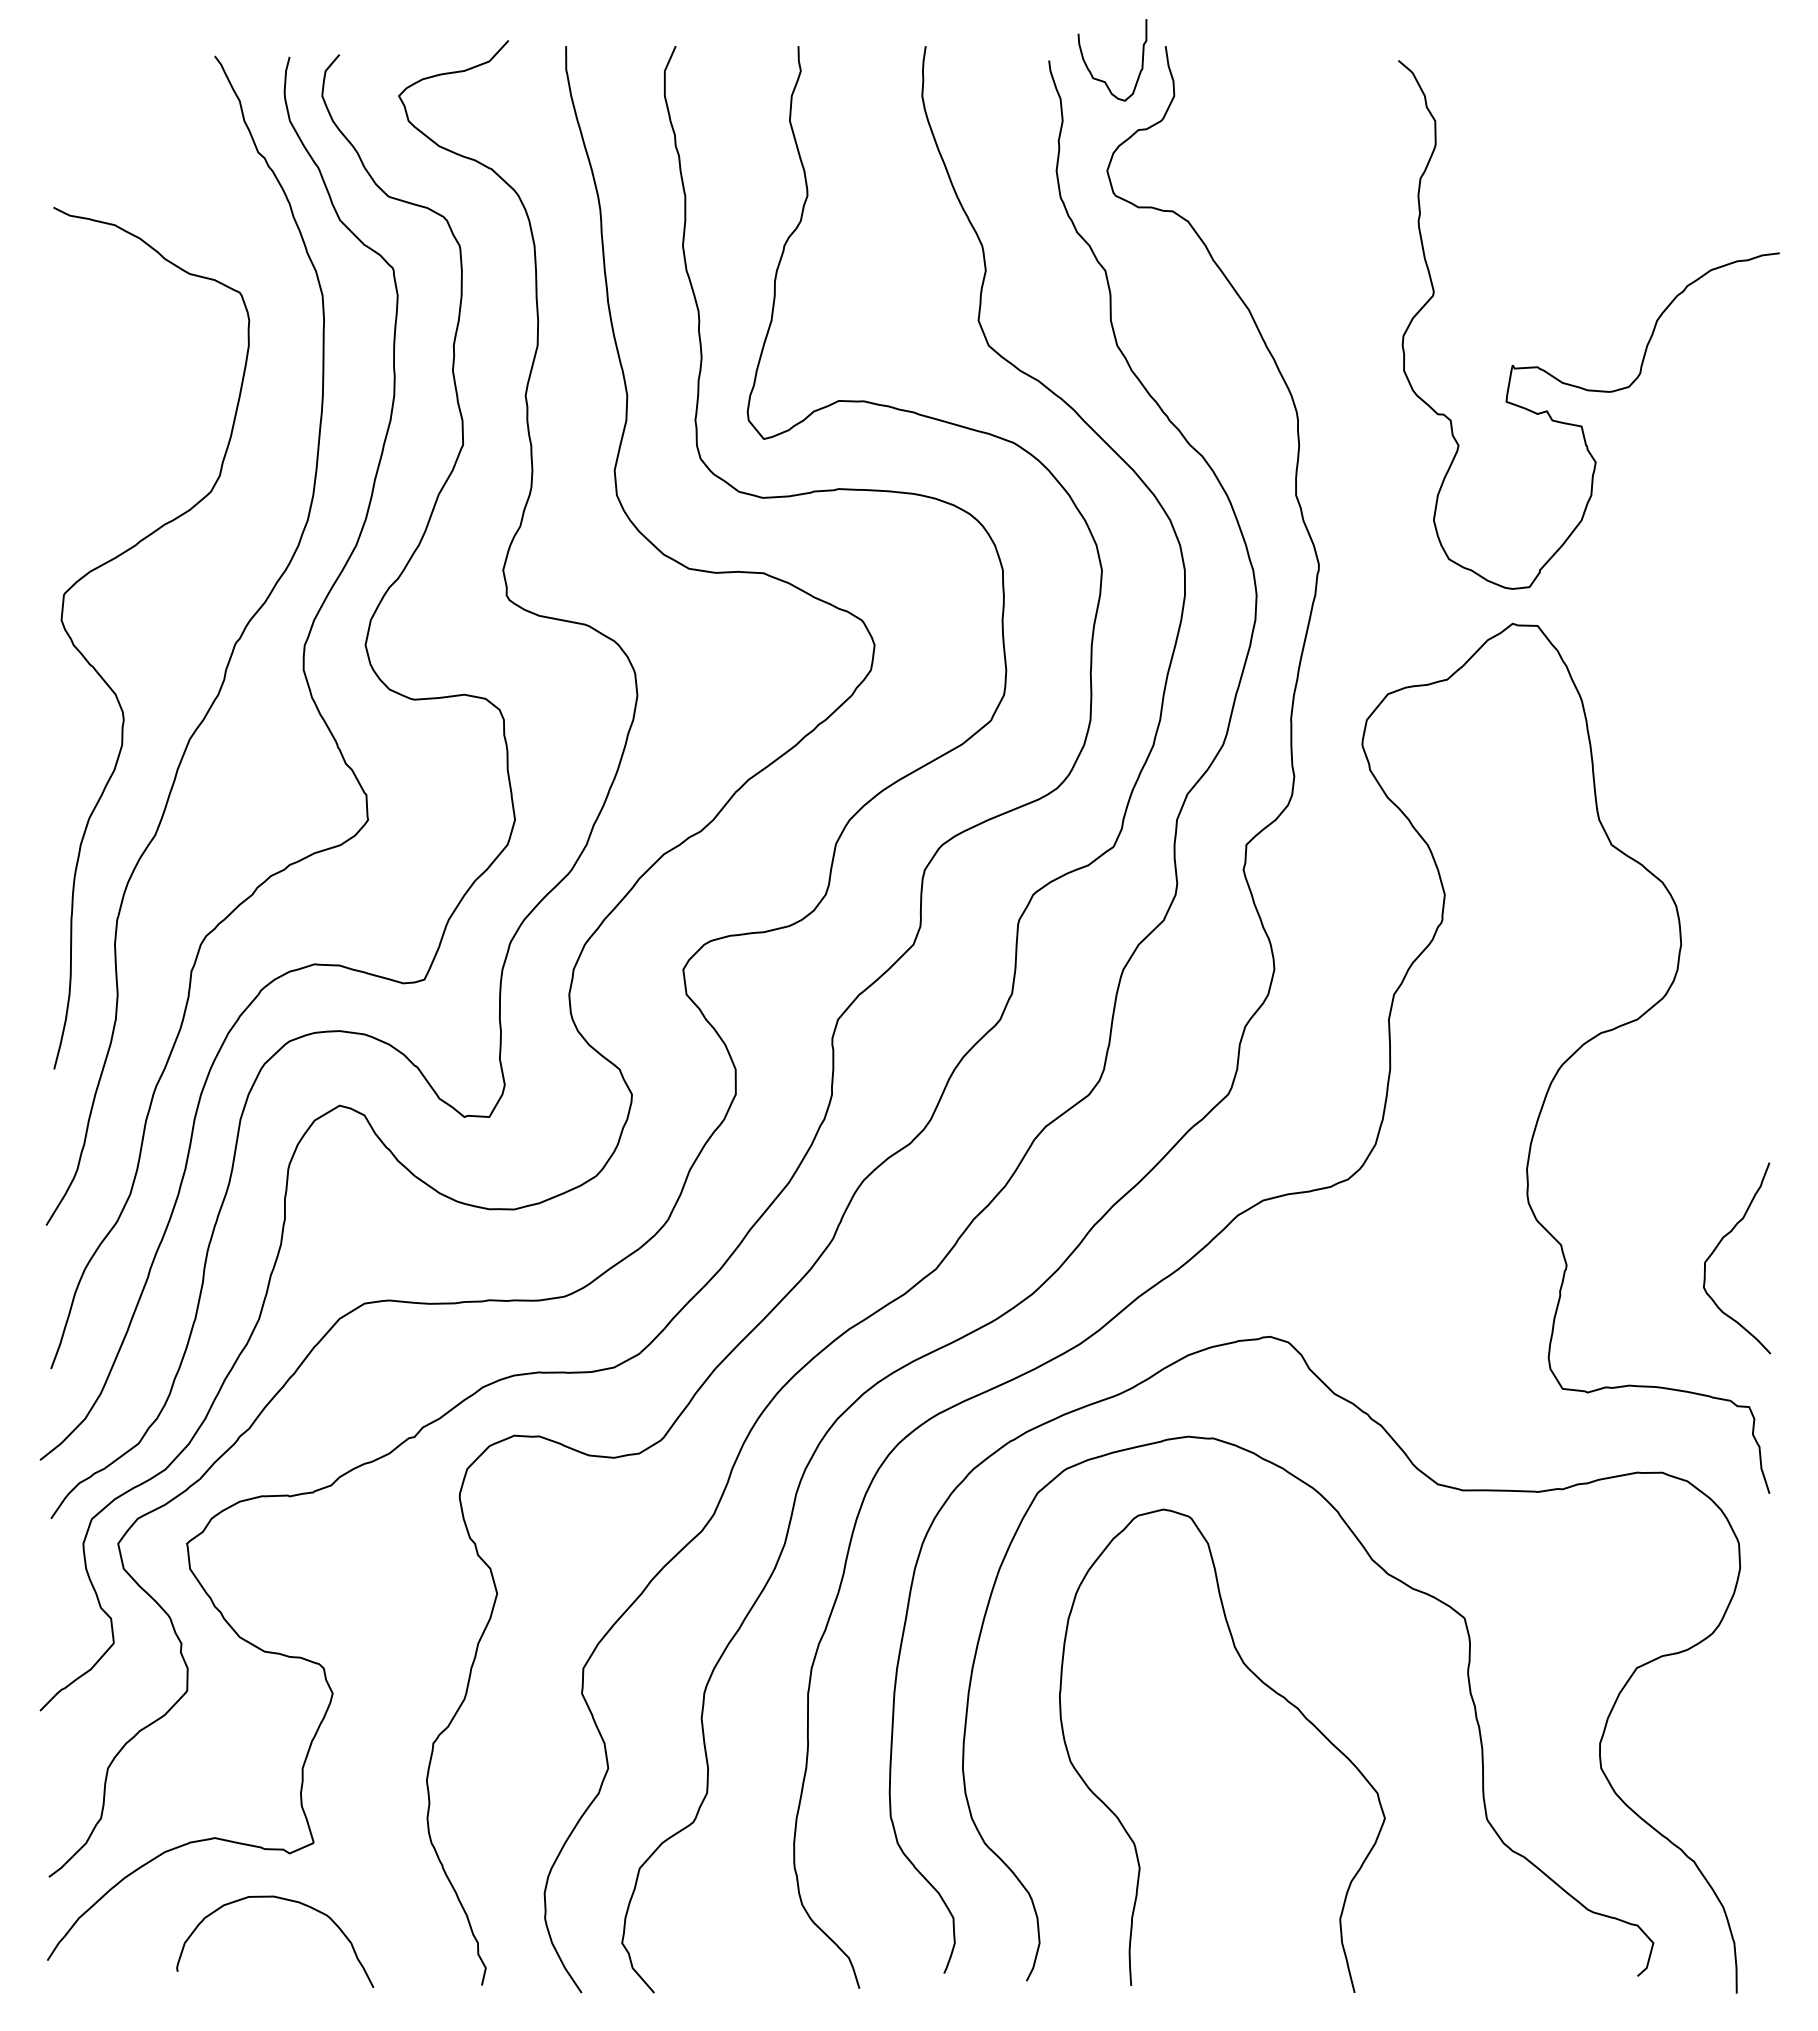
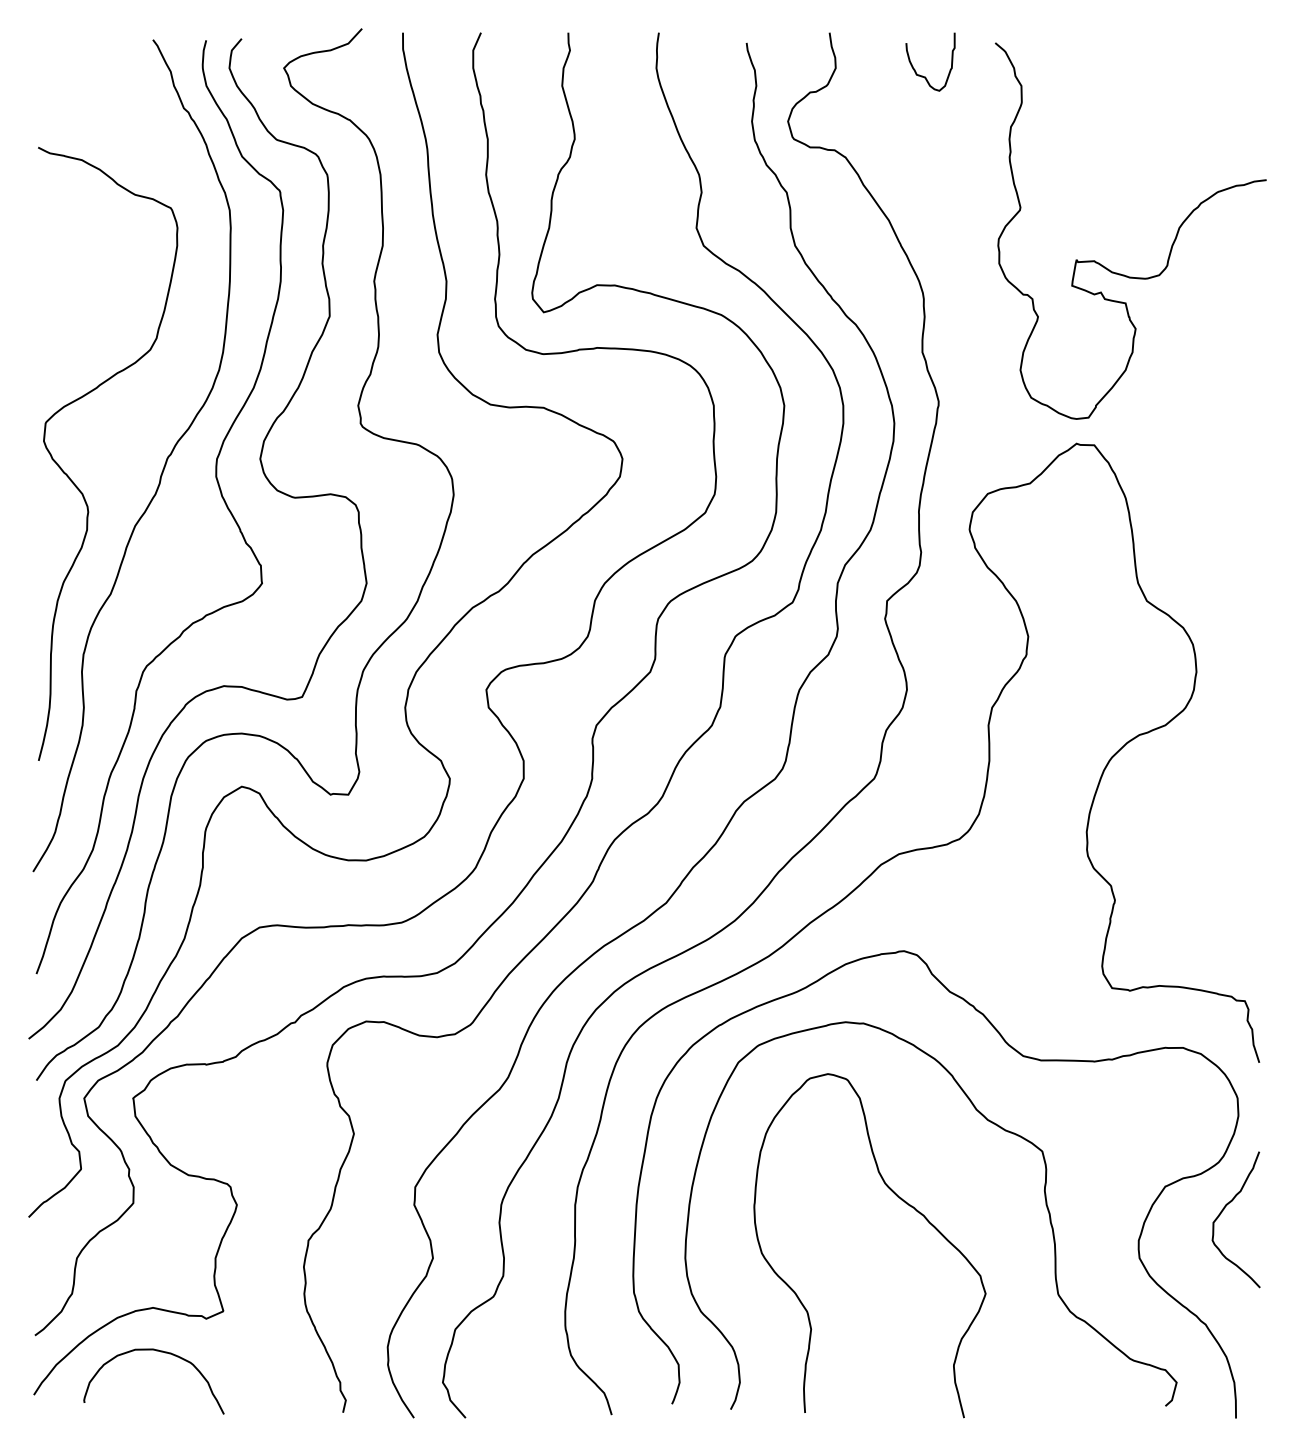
curve: (1103, 80) -> (924, 76), moved
curve: (1718, 1246) -> (1223, 1211), moved
curve: (285, 1900) -> (161, 1352), moved

